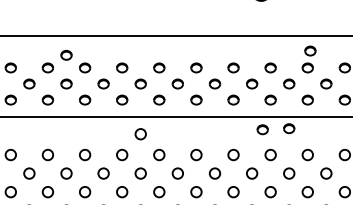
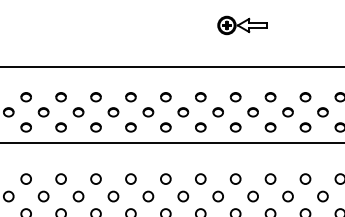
part: (309, 51) -> (272, 81), removed
part: (66, 55) -> (43, 85), removed
part: (288, 128) -> (252, 154), removed
part: (261, 129) -> (227, 155), removed
circle: (140, 134) -> (113, 159), removed

